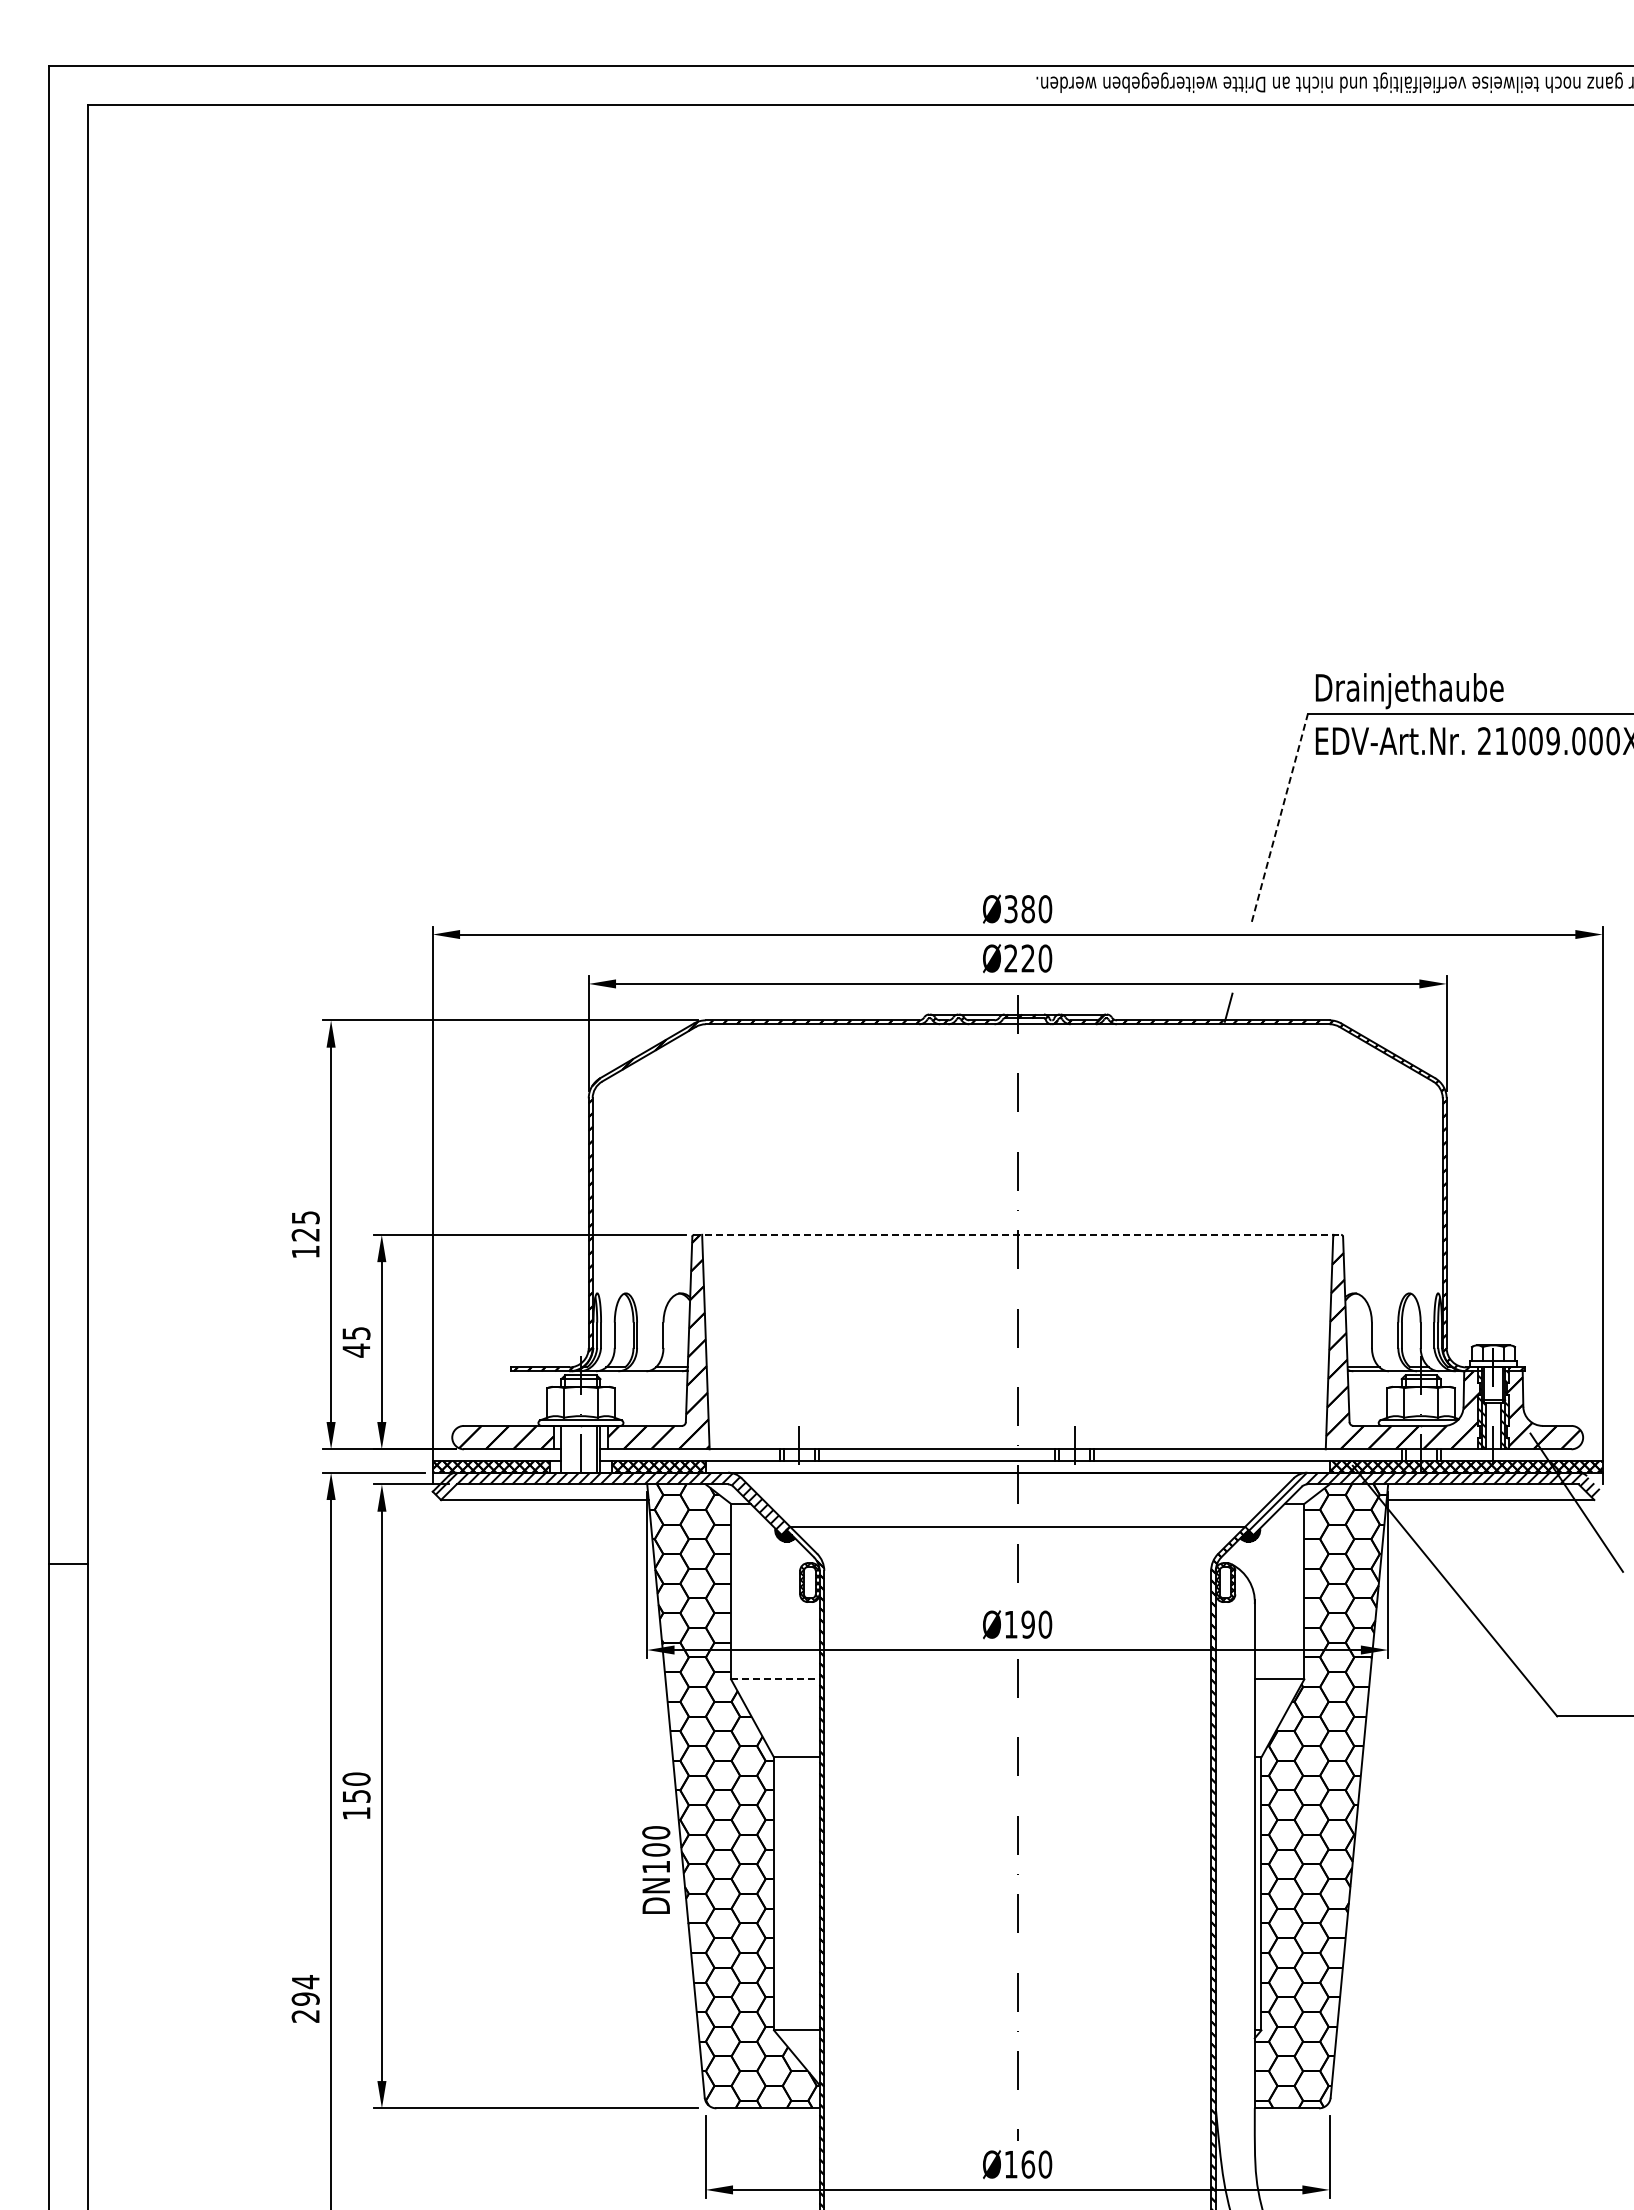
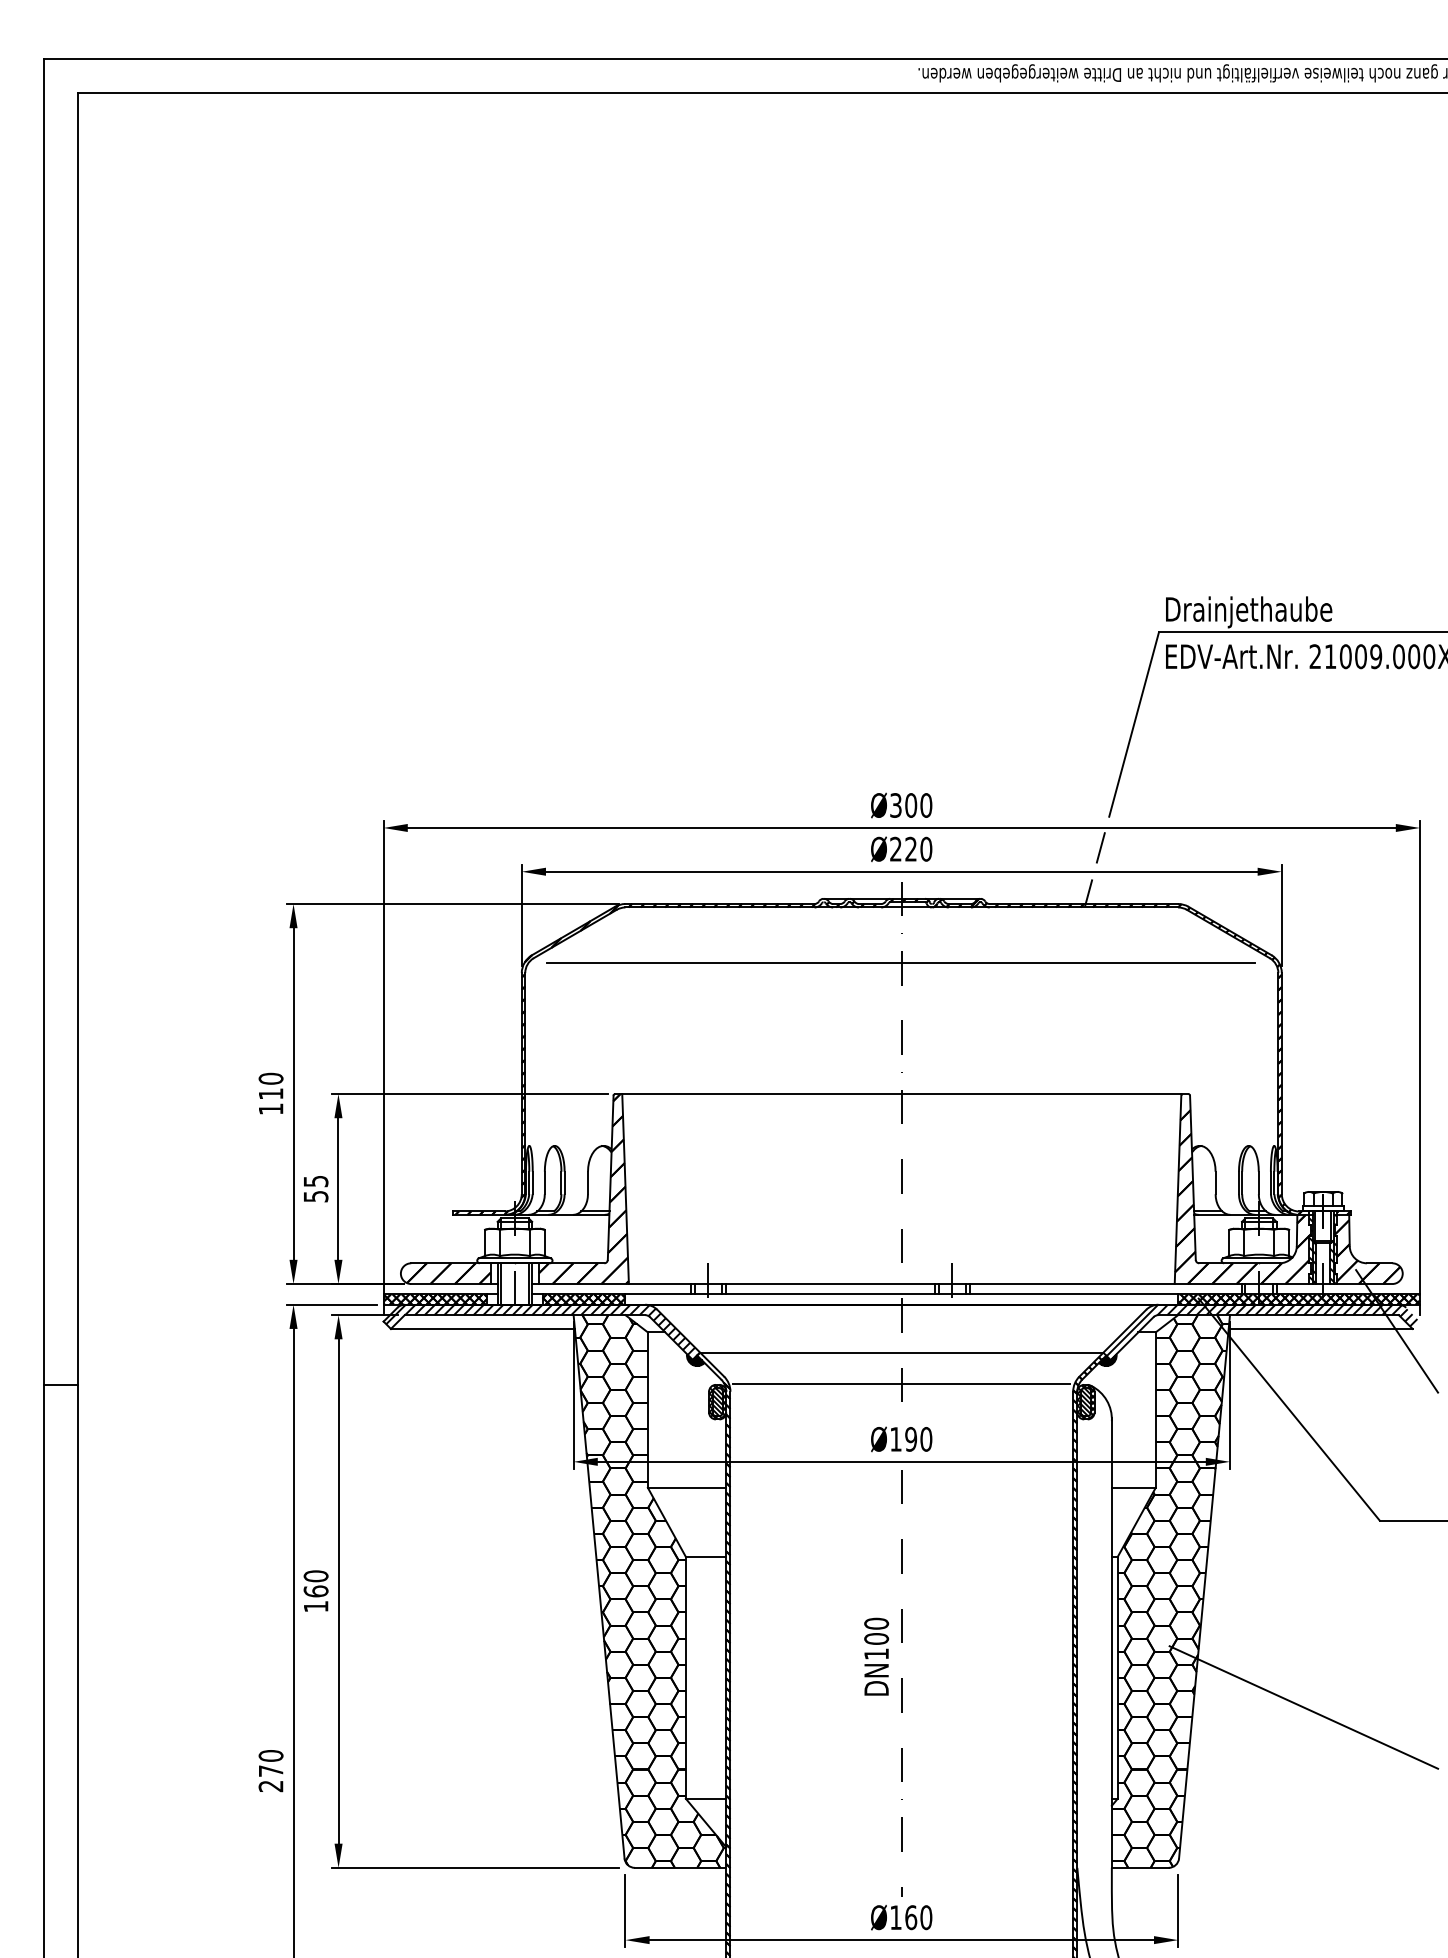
line: (1279, 817) -> (1133, 724), dashed -> solid
text: (1028, 908) -> (911, 804), Ø380 -> Ø300
line: (1241, 956) -> (1100, 847), added
line: (1016, 1086) -> (900, 962), added
text: (305, 1226) -> (270, 1086), 125 -> 110
line: (1018, 1234) -> (902, 1093), dashed -> solid
text: (356, 1350) -> (316, 1196), 45 -> 55
line: (565, 1448) -> (501, 1283), added
line: (1017, 1561) -> (901, 1383), added
hatch: (809, 1582) -> (717, 1402), added
hatch: (1225, 1582) -> (1085, 1402), added
line: (775, 1679) -> (687, 1487), dashed -> solid
text: (356, 1795) -> (316, 1590), 150 -> 160
text: (656, 1869) -> (876, 1656), moved
line: (1471, 1927) -> (1303, 1707), added
text: (305, 1990) -> (270, 1763), 294 -> 270

